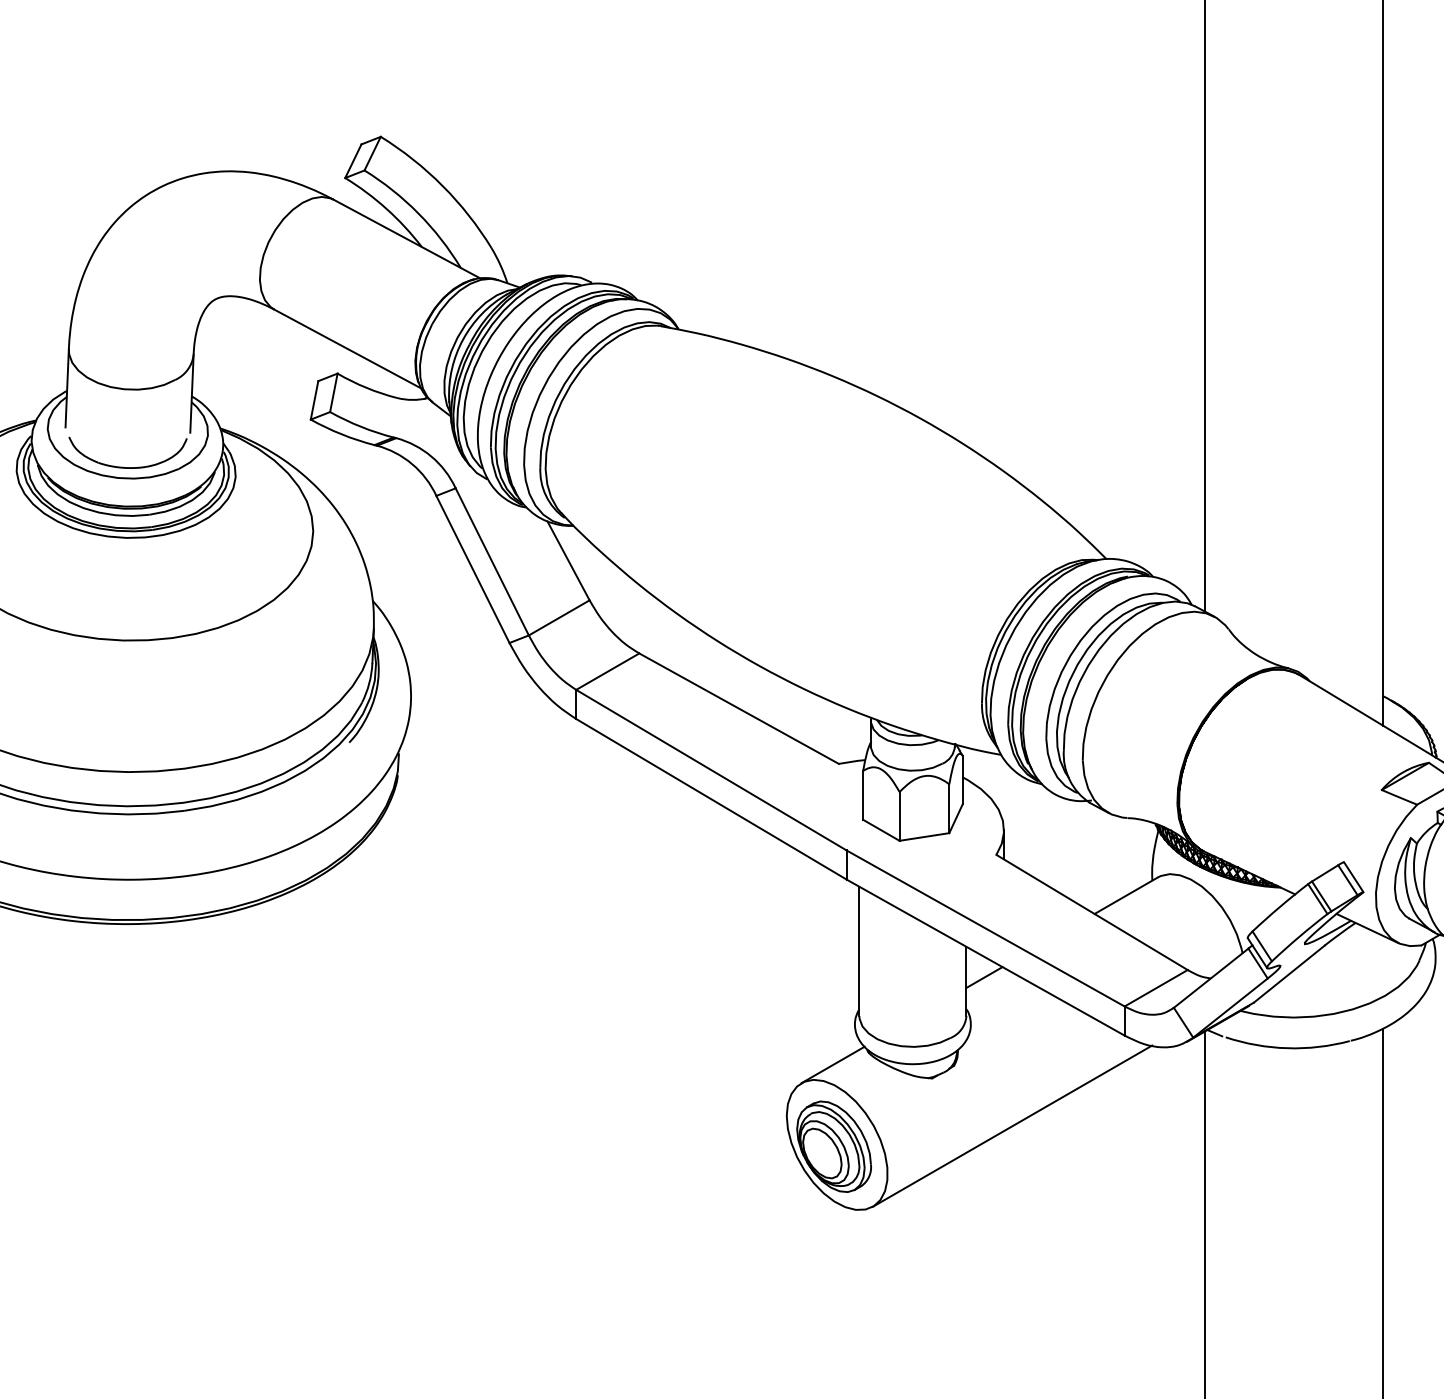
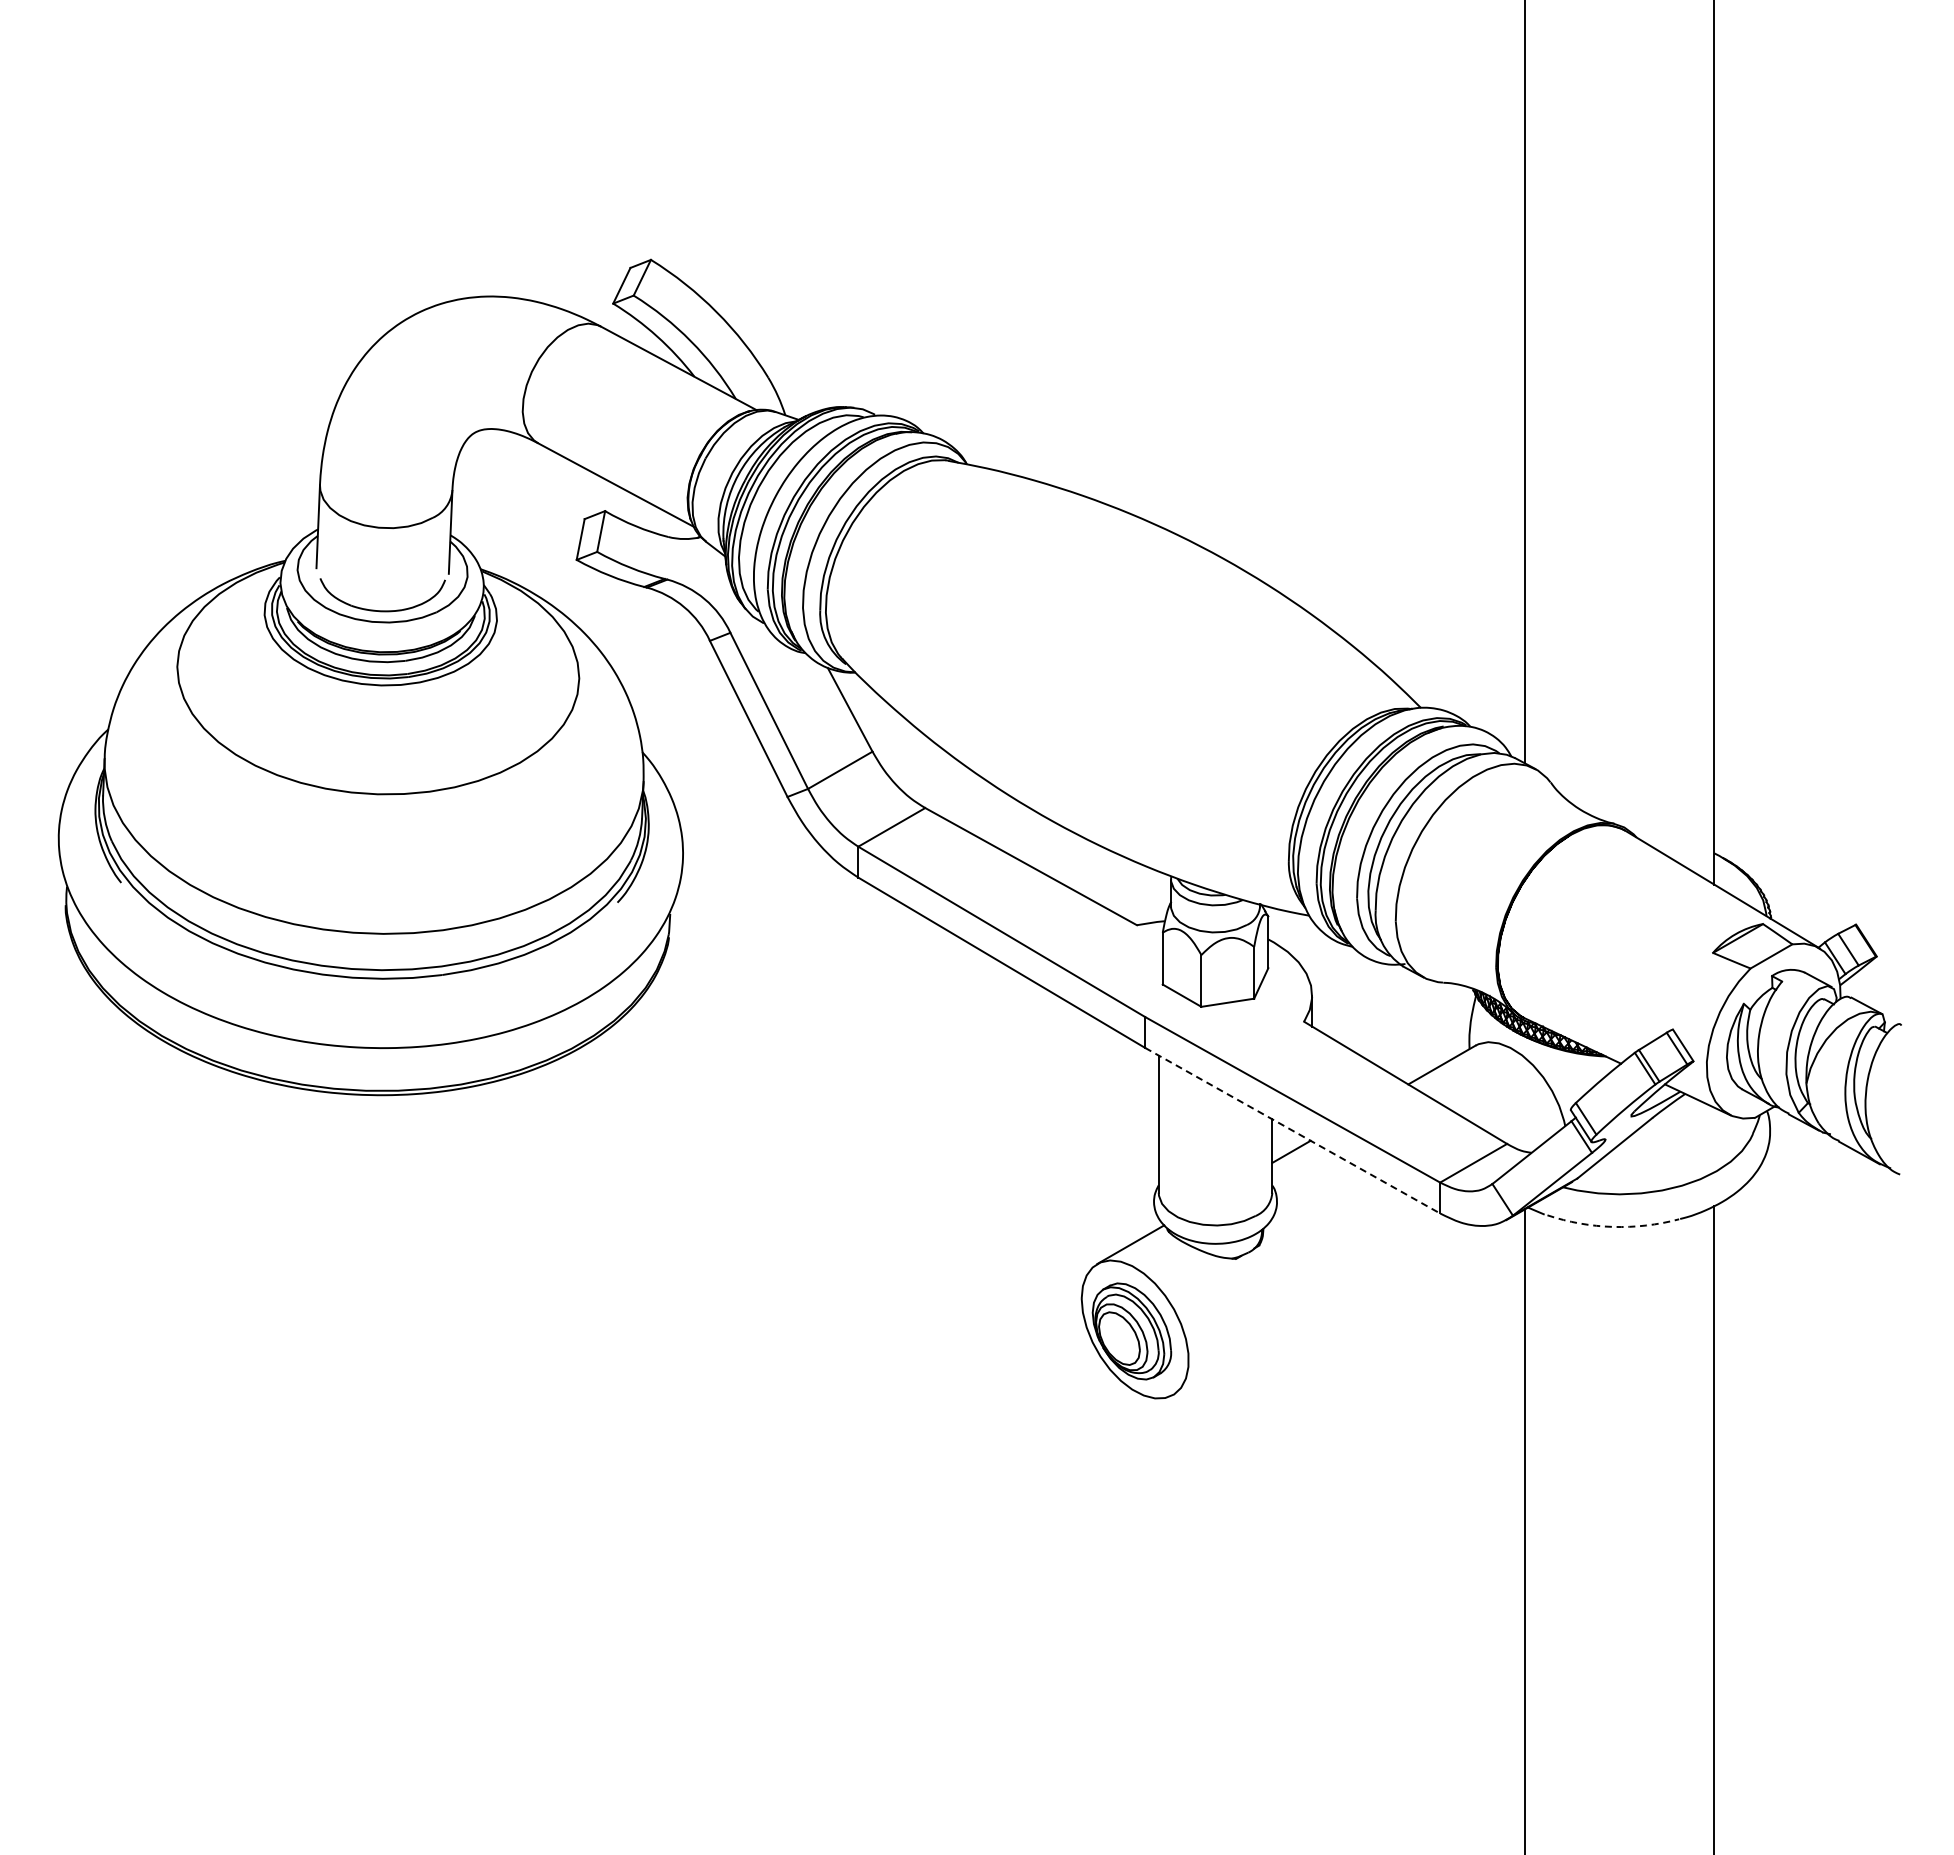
line: (986, 957) -> (1293, 1130), solid -> dashed
arc: (1287, 1047) -> (1613, 1226), solid -> dashed
line: (1012, 1126) -> (1321, 1309), removed

